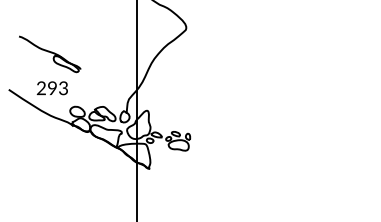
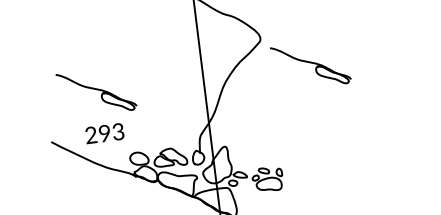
part: (224, 54) -> (311, 65), added

